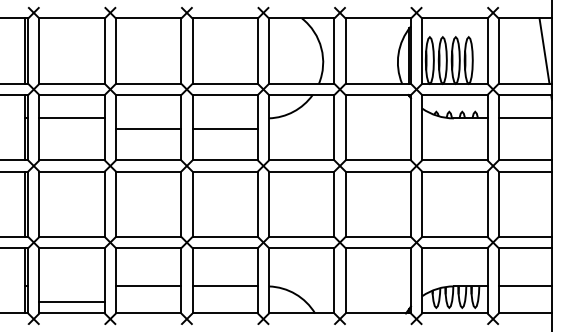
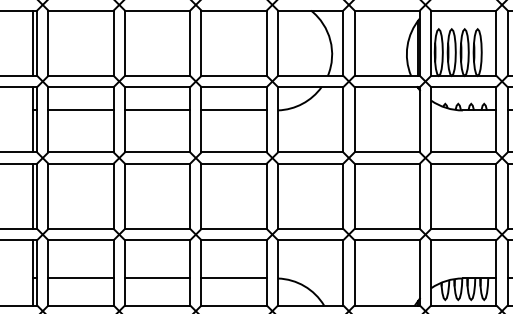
line: (148, 129) -> (157, 110), moved
line: (224, 129) -> (233, 110), moved
line: (71, 302) -> (80, 278), moved

